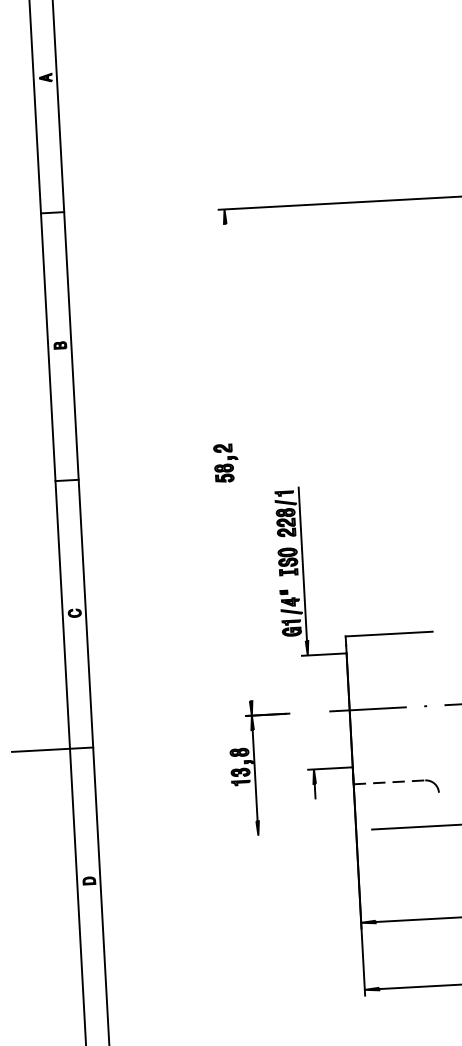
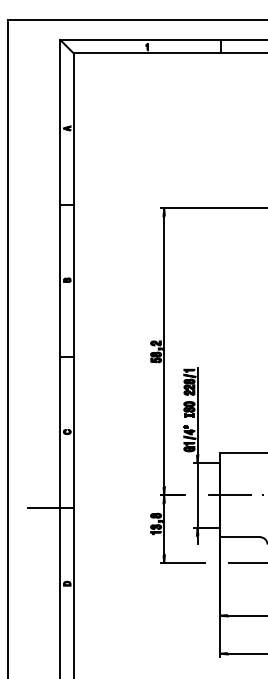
line: (238, 461) -> (164, 351), added
line: (310, 712) -> (197, 495), added
line: (390, 782) -> (240, 537), dashed -> solid
line: (290, 834) -> (182, 563), added

